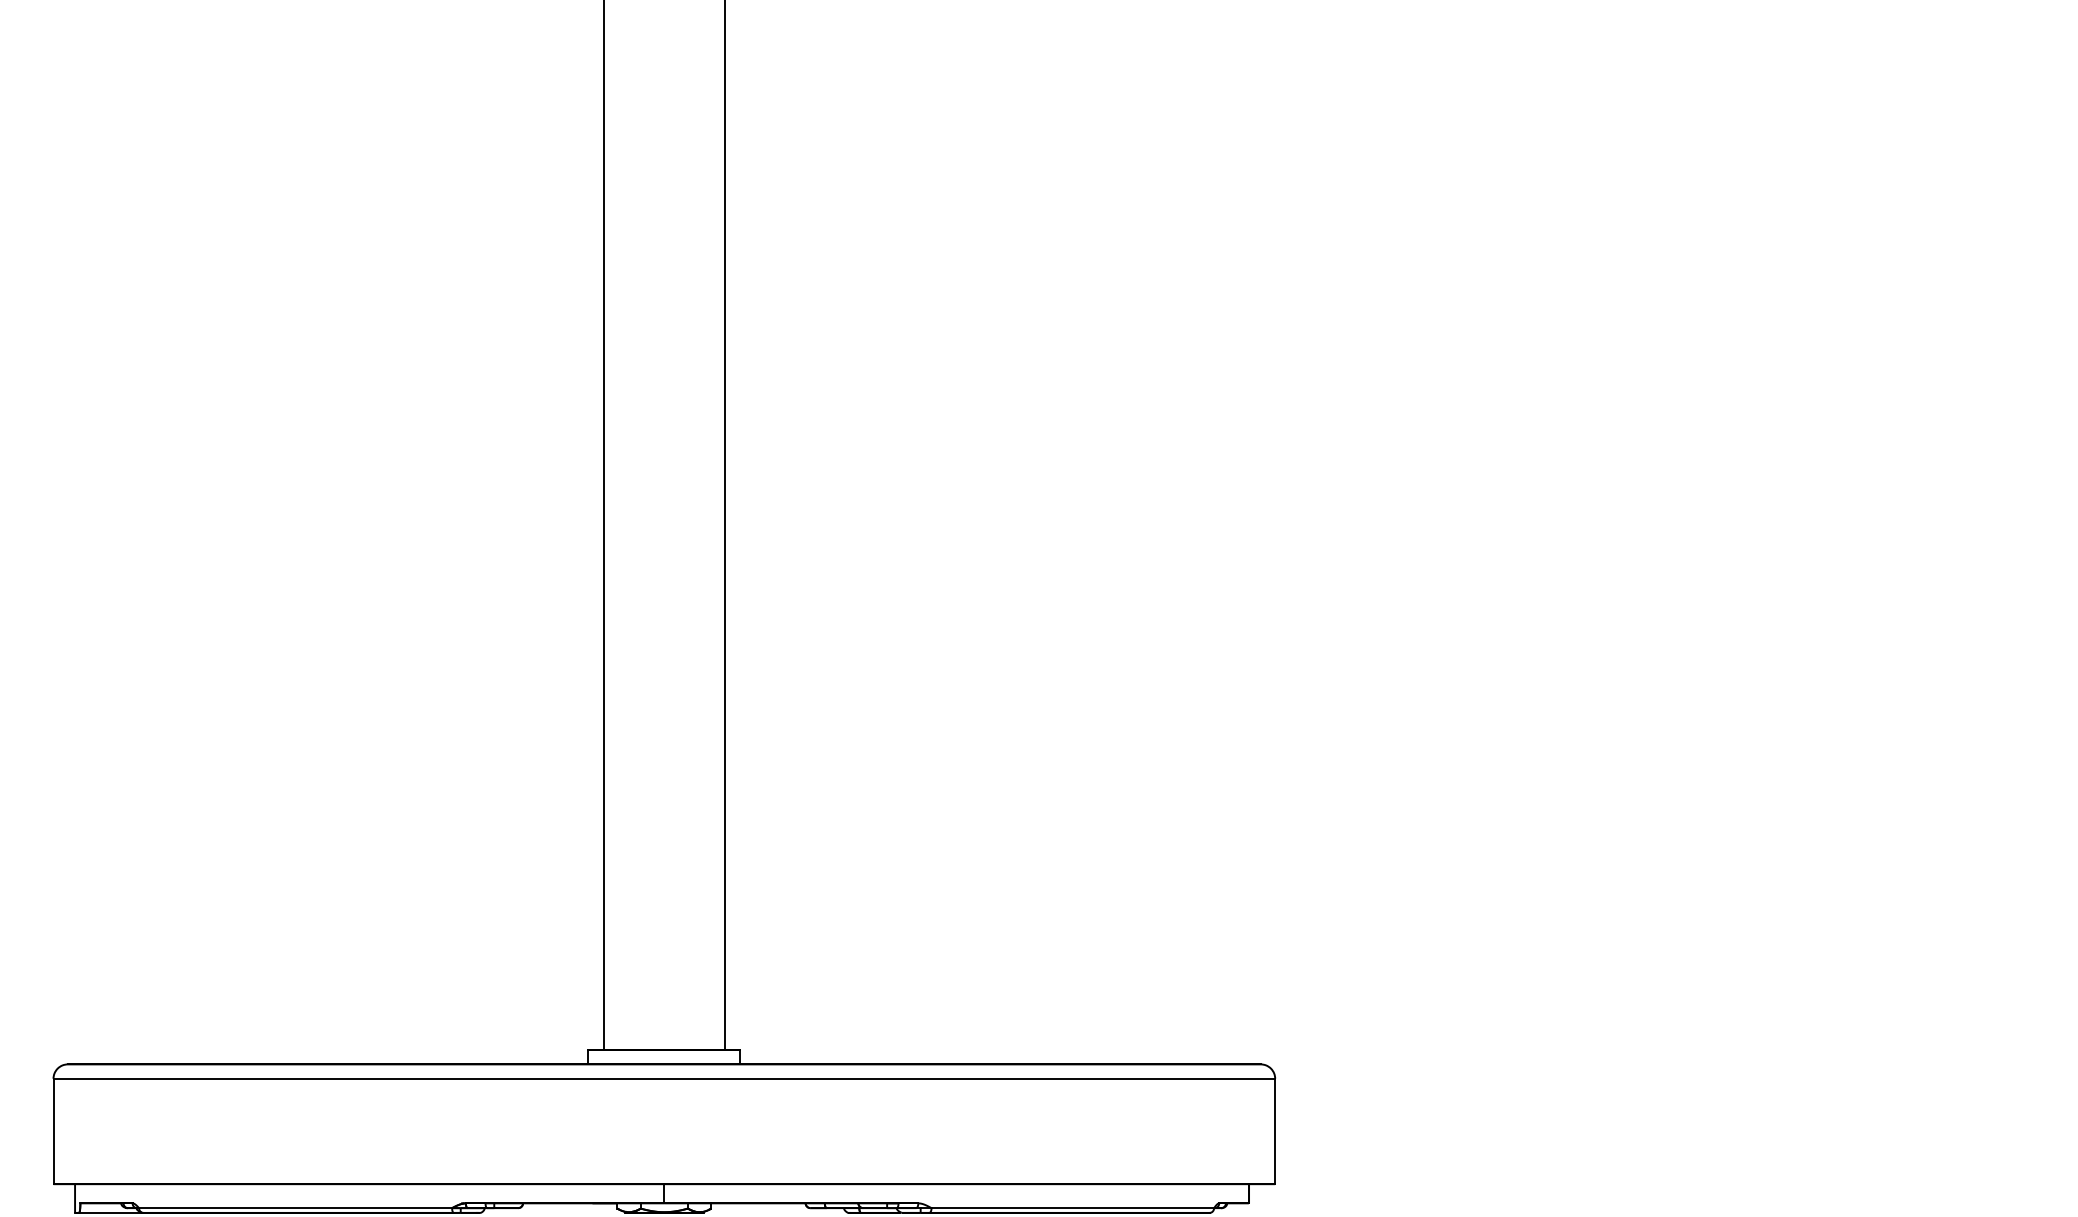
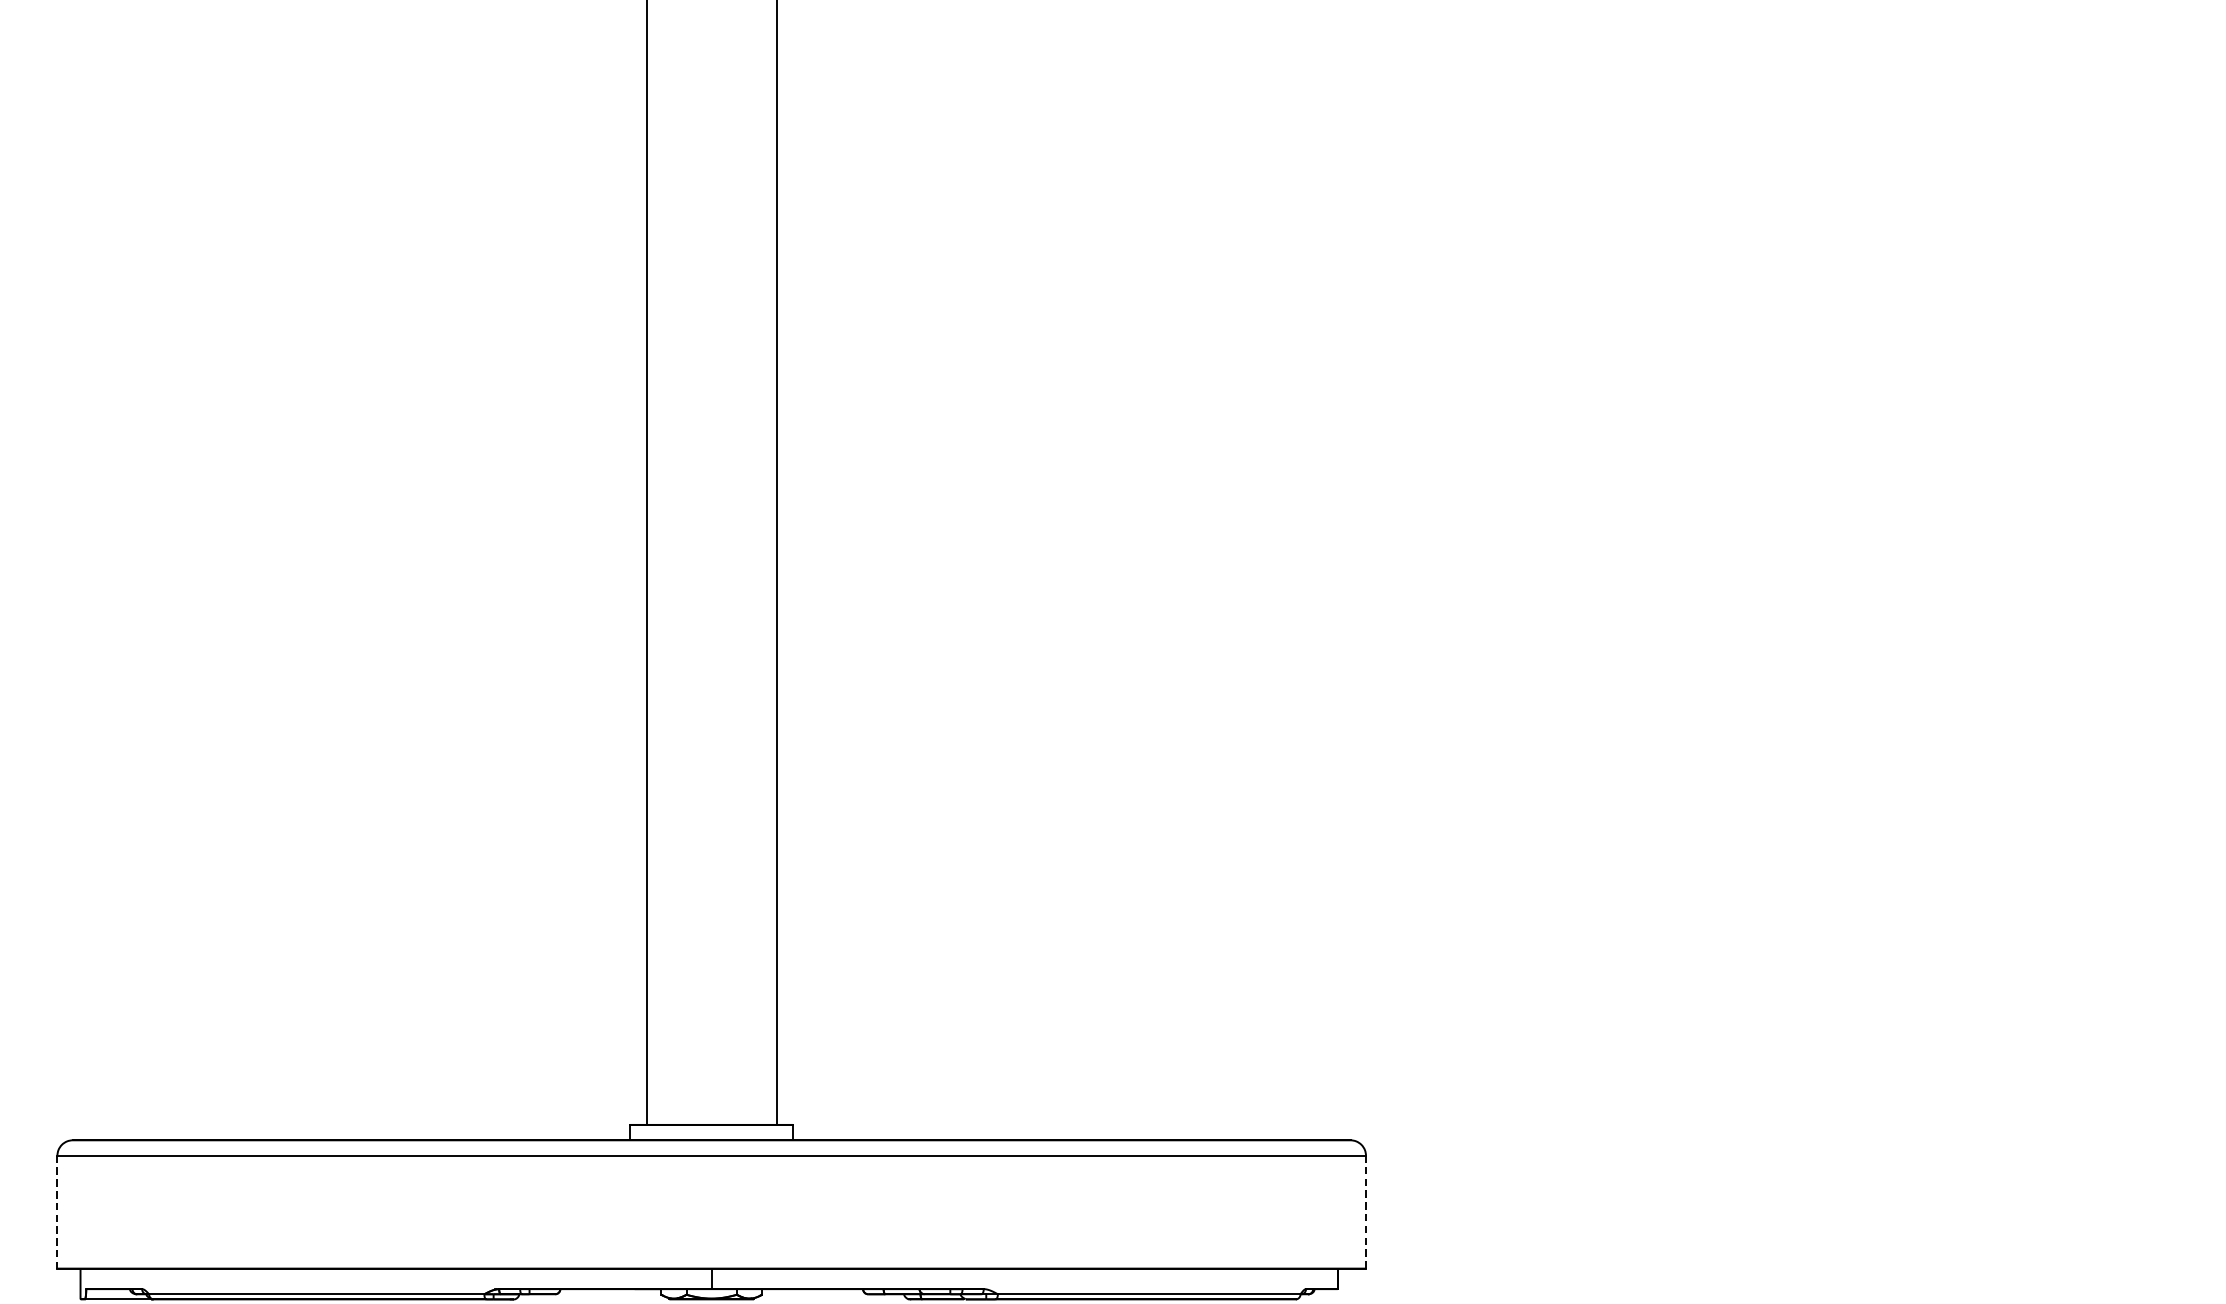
line: (53, 1131) -> (57, 1212), solid -> dashed
line: (1275, 1131) -> (1366, 1212), solid -> dashed

